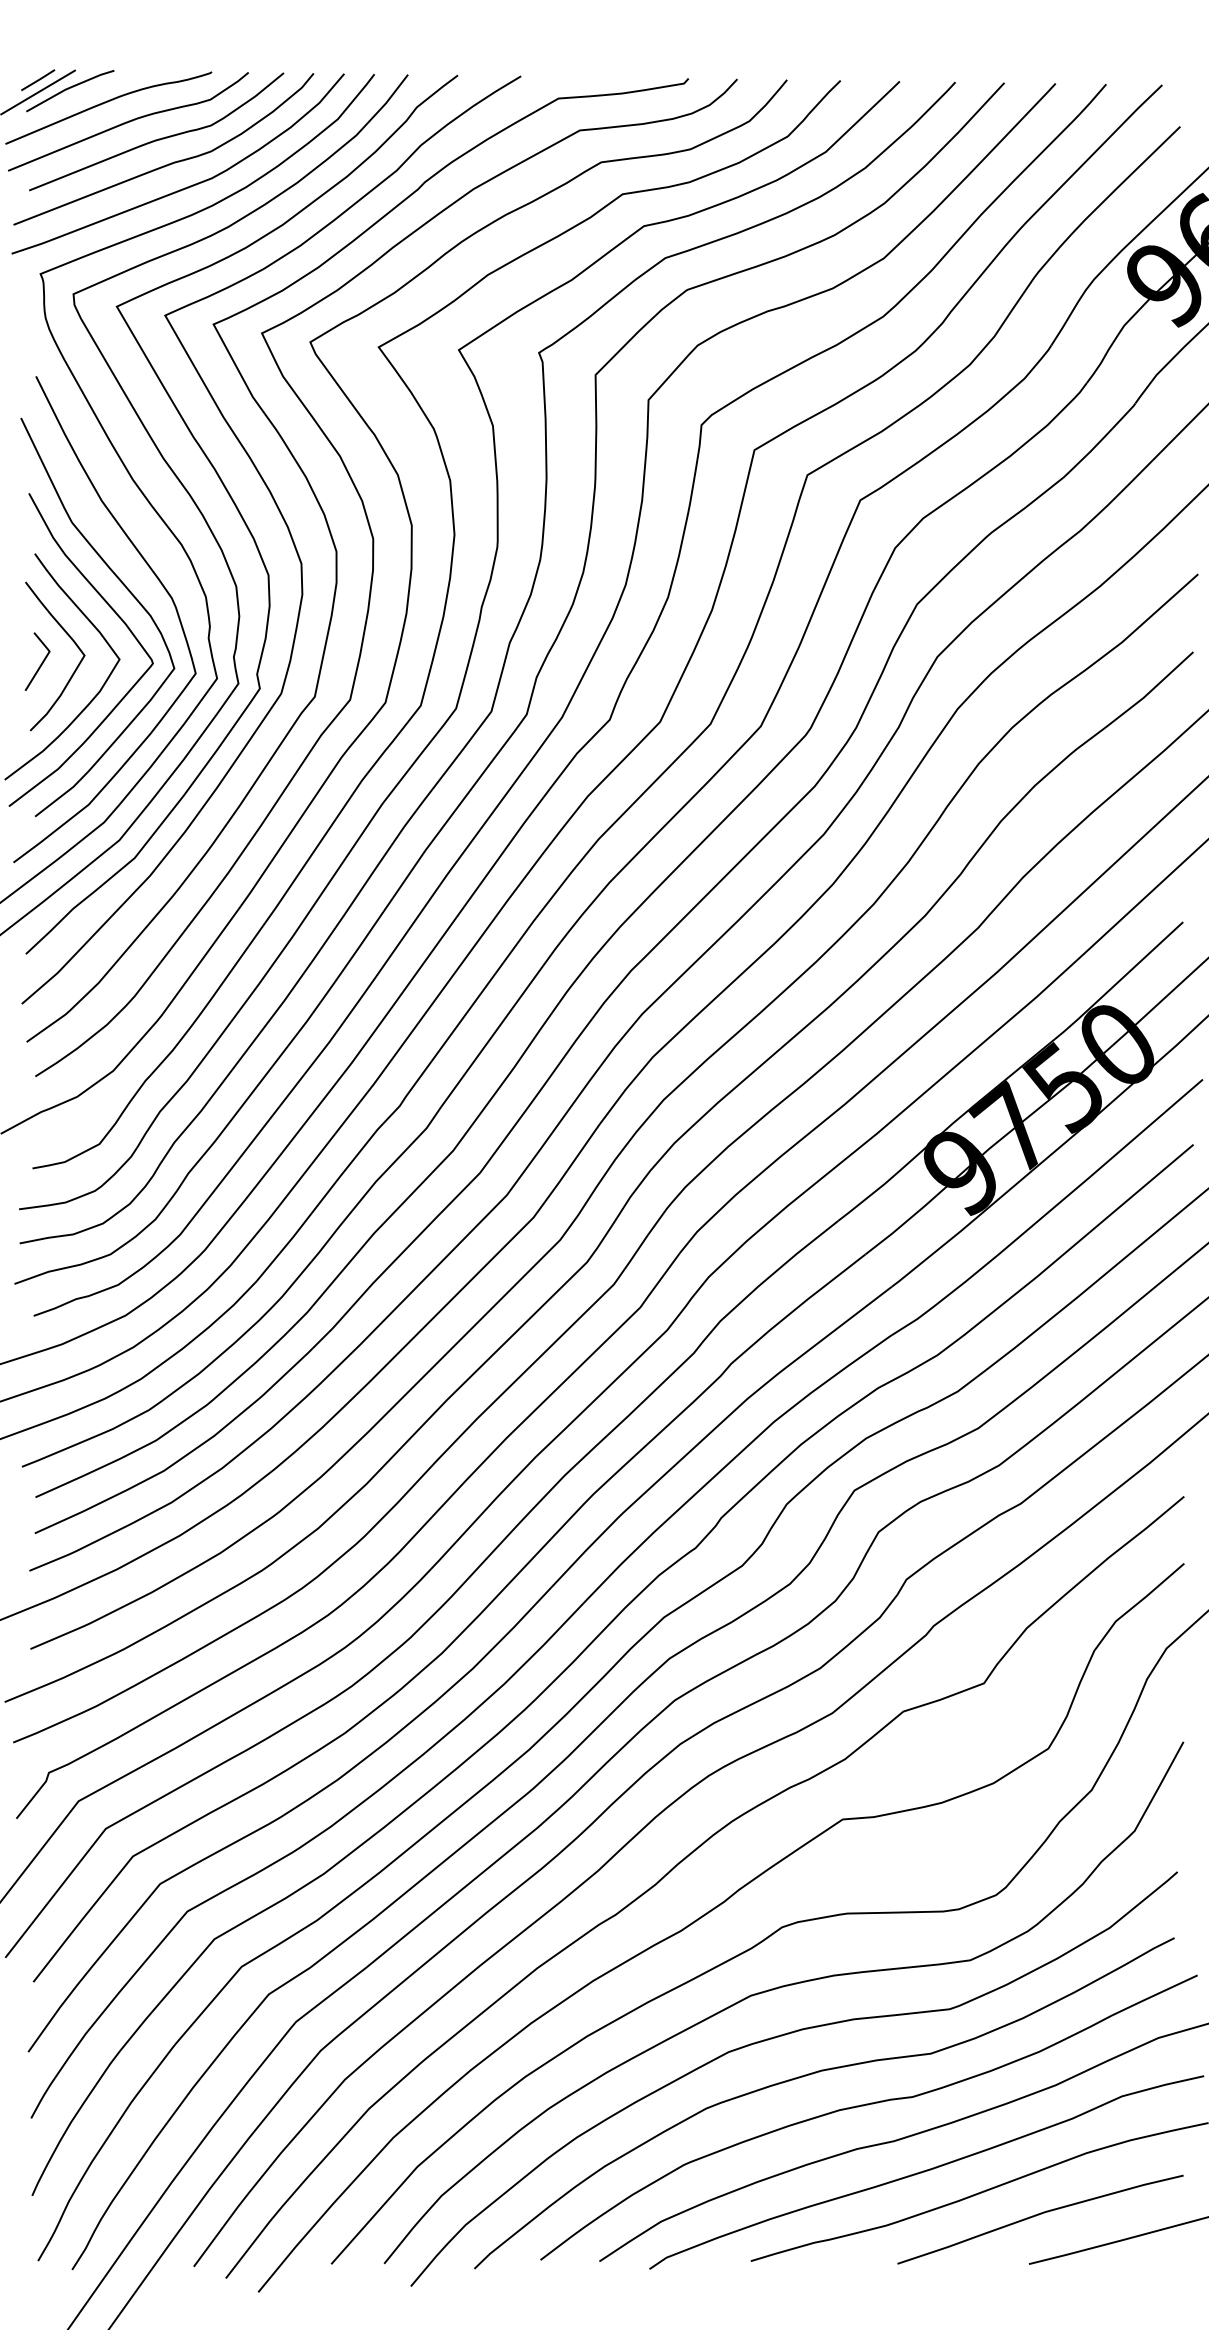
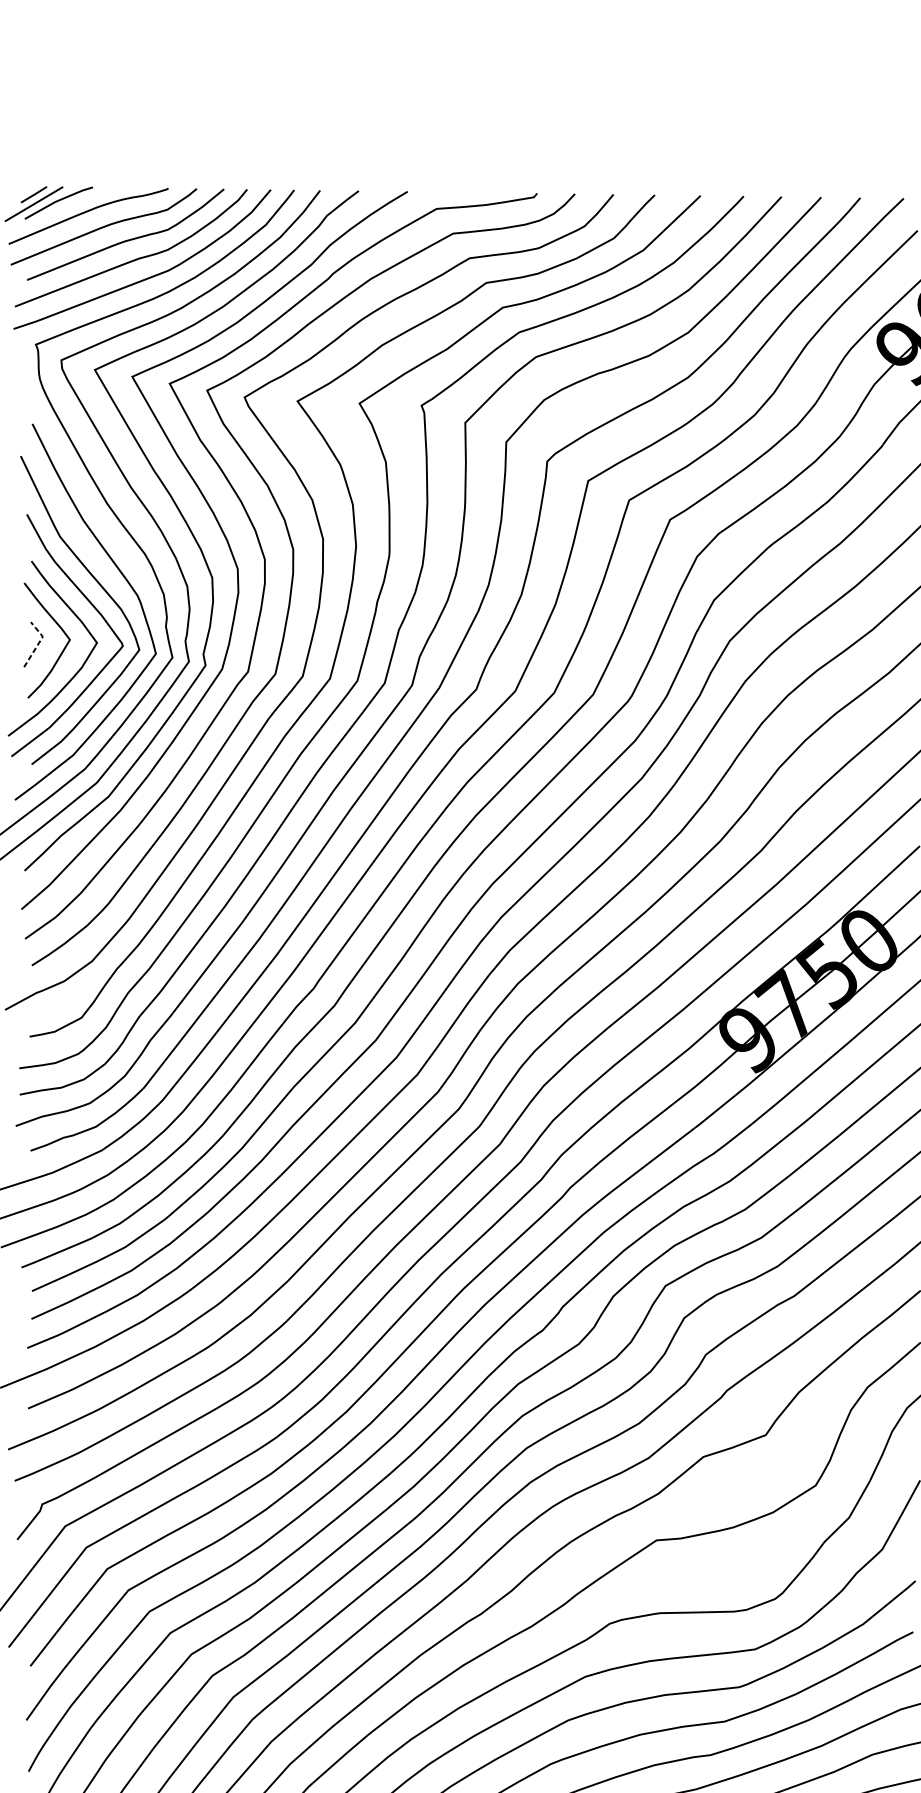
line: (44, 659) -> (38, 642), solid -> dashed

